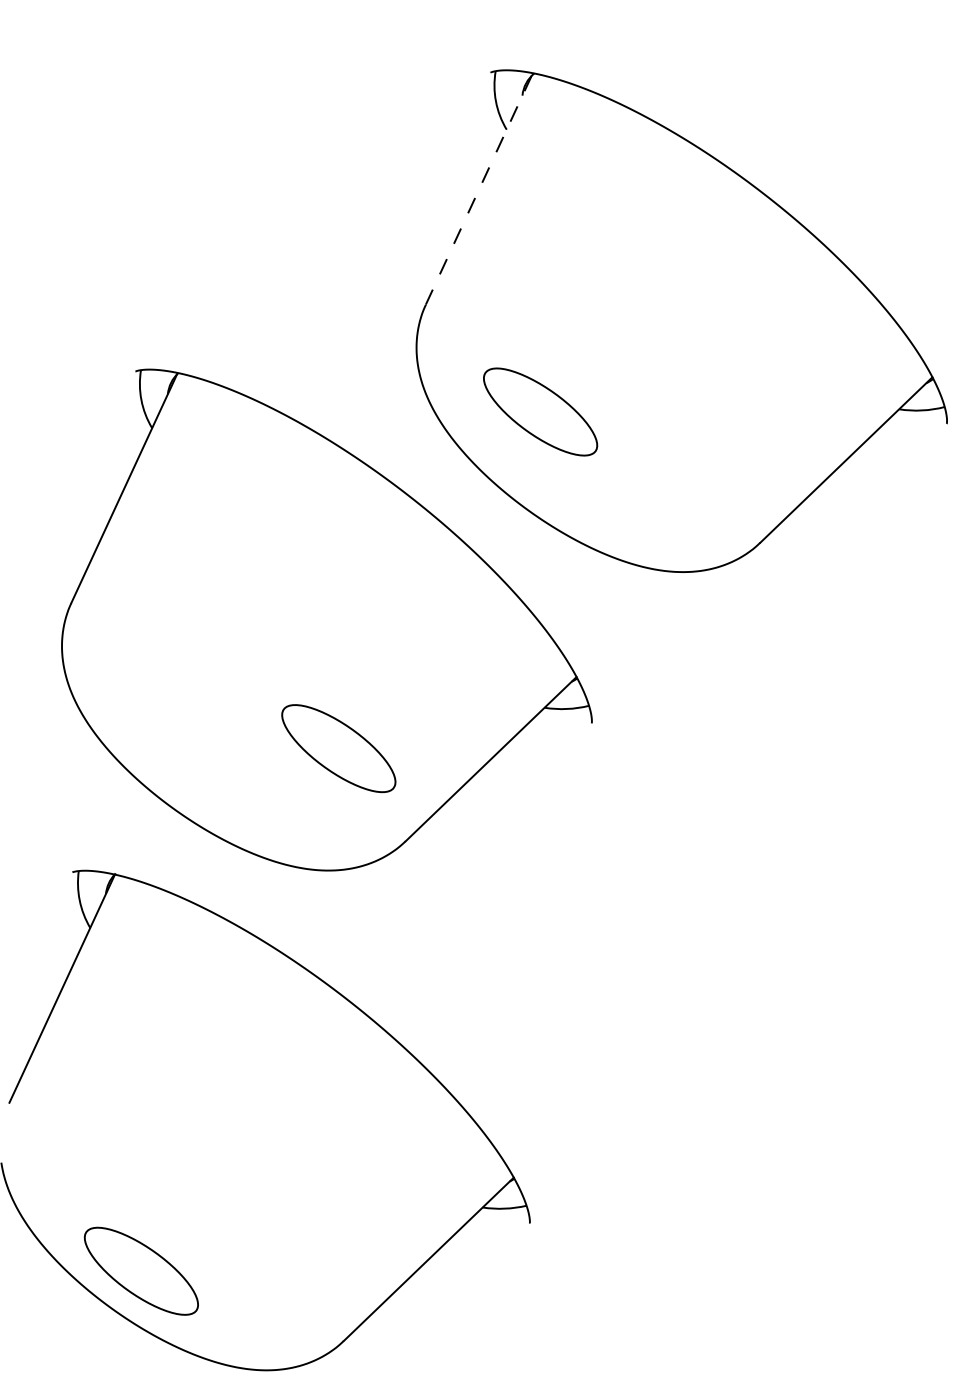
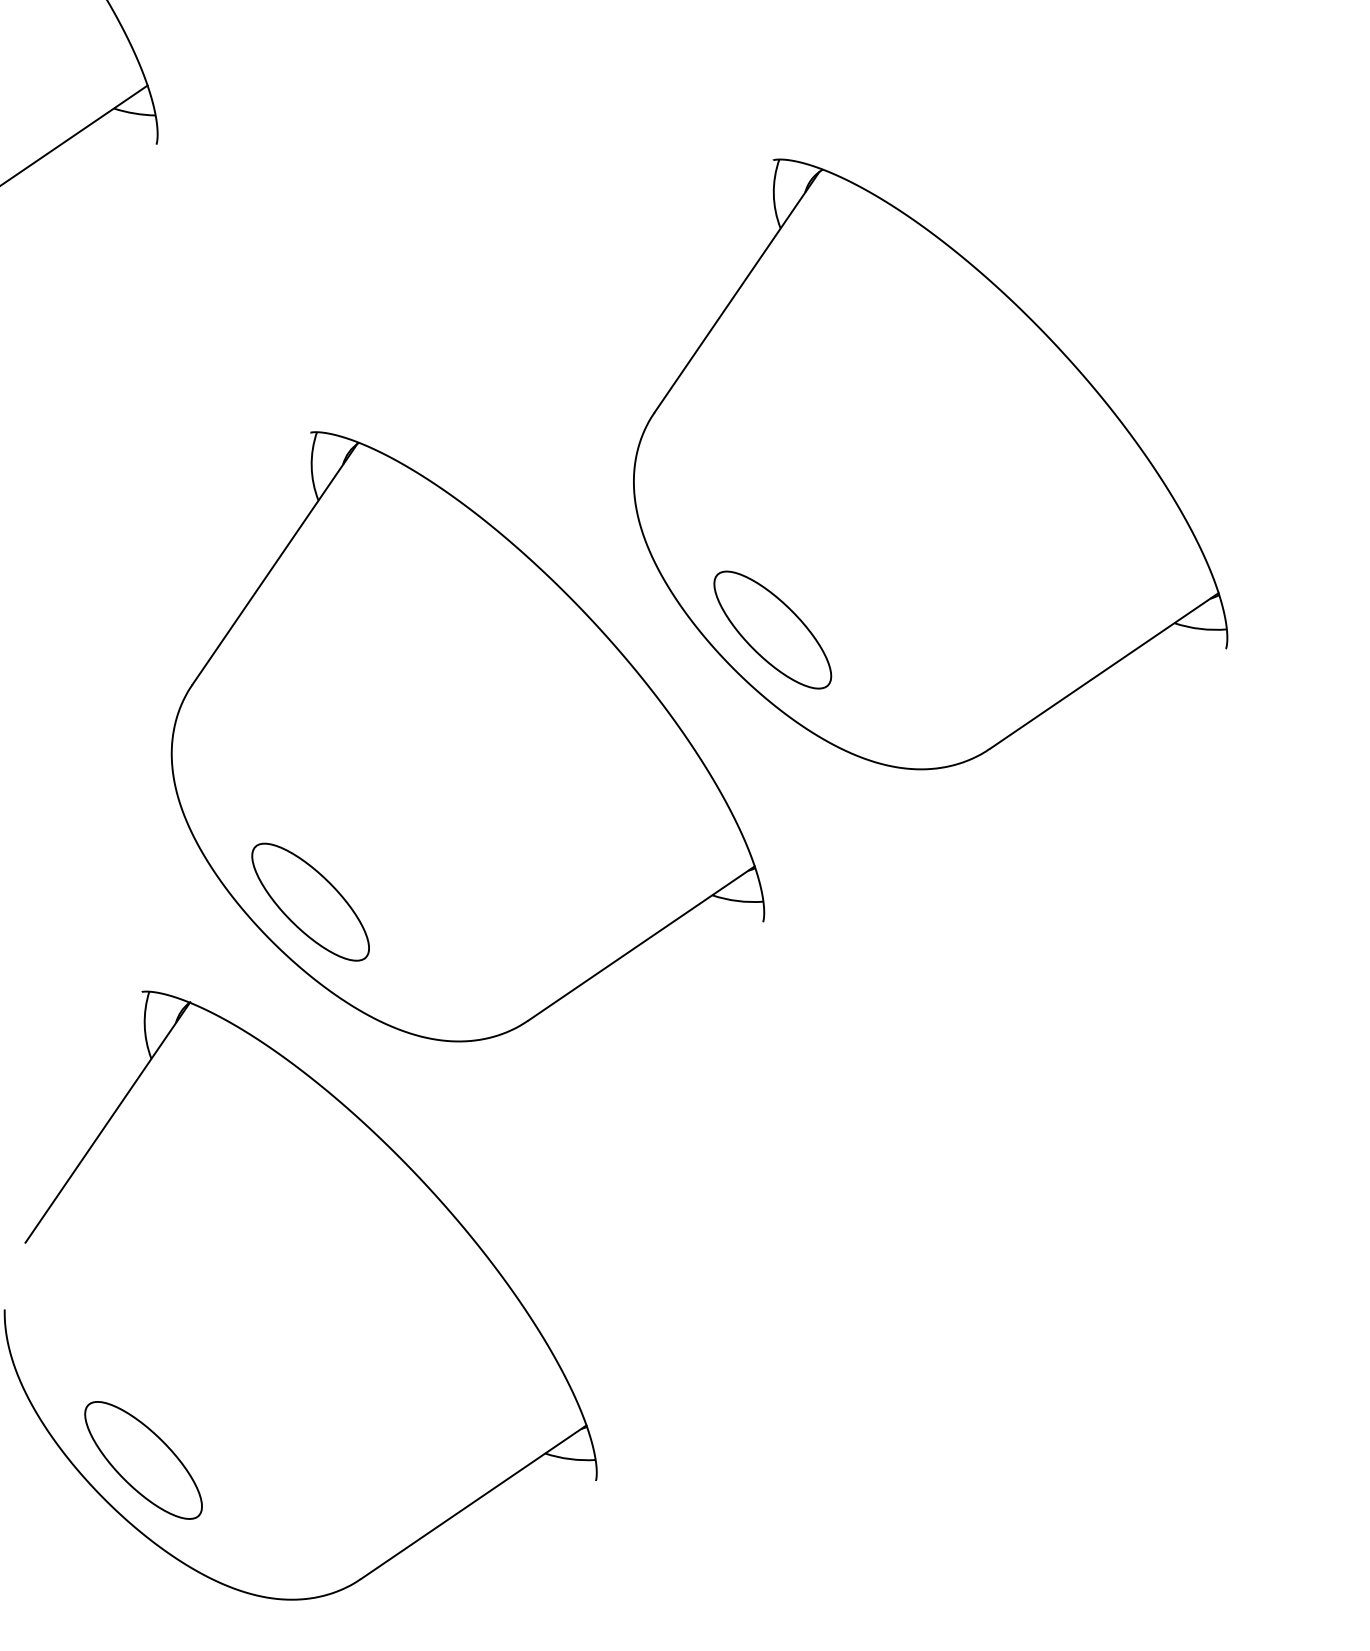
line: (479, 190) -> (737, 292), dashed -> solid
part: (540, 411) -> (772, 629), moved
part: (338, 748) -> (310, 901), moved

